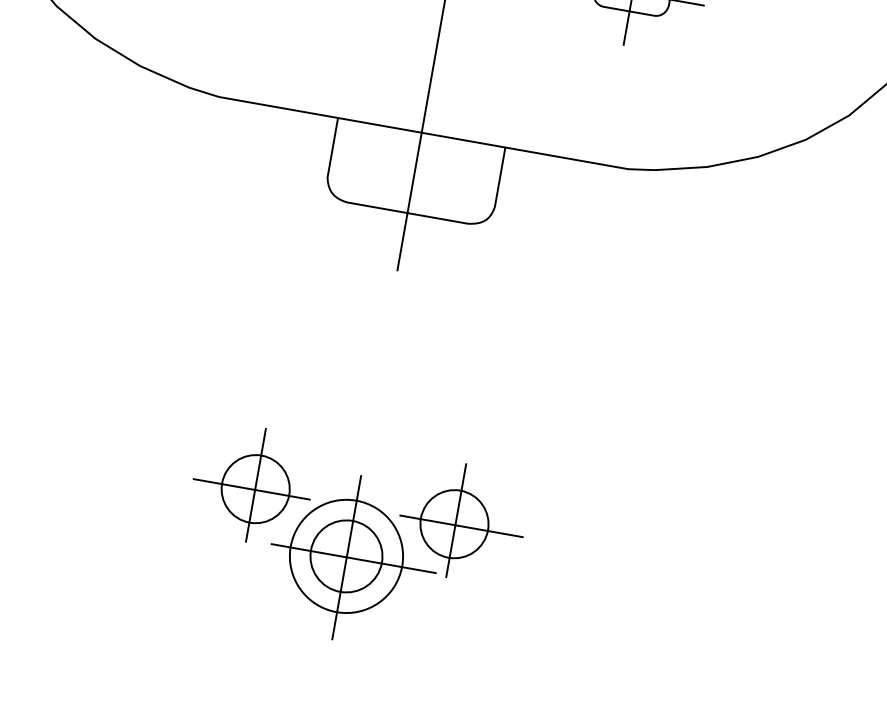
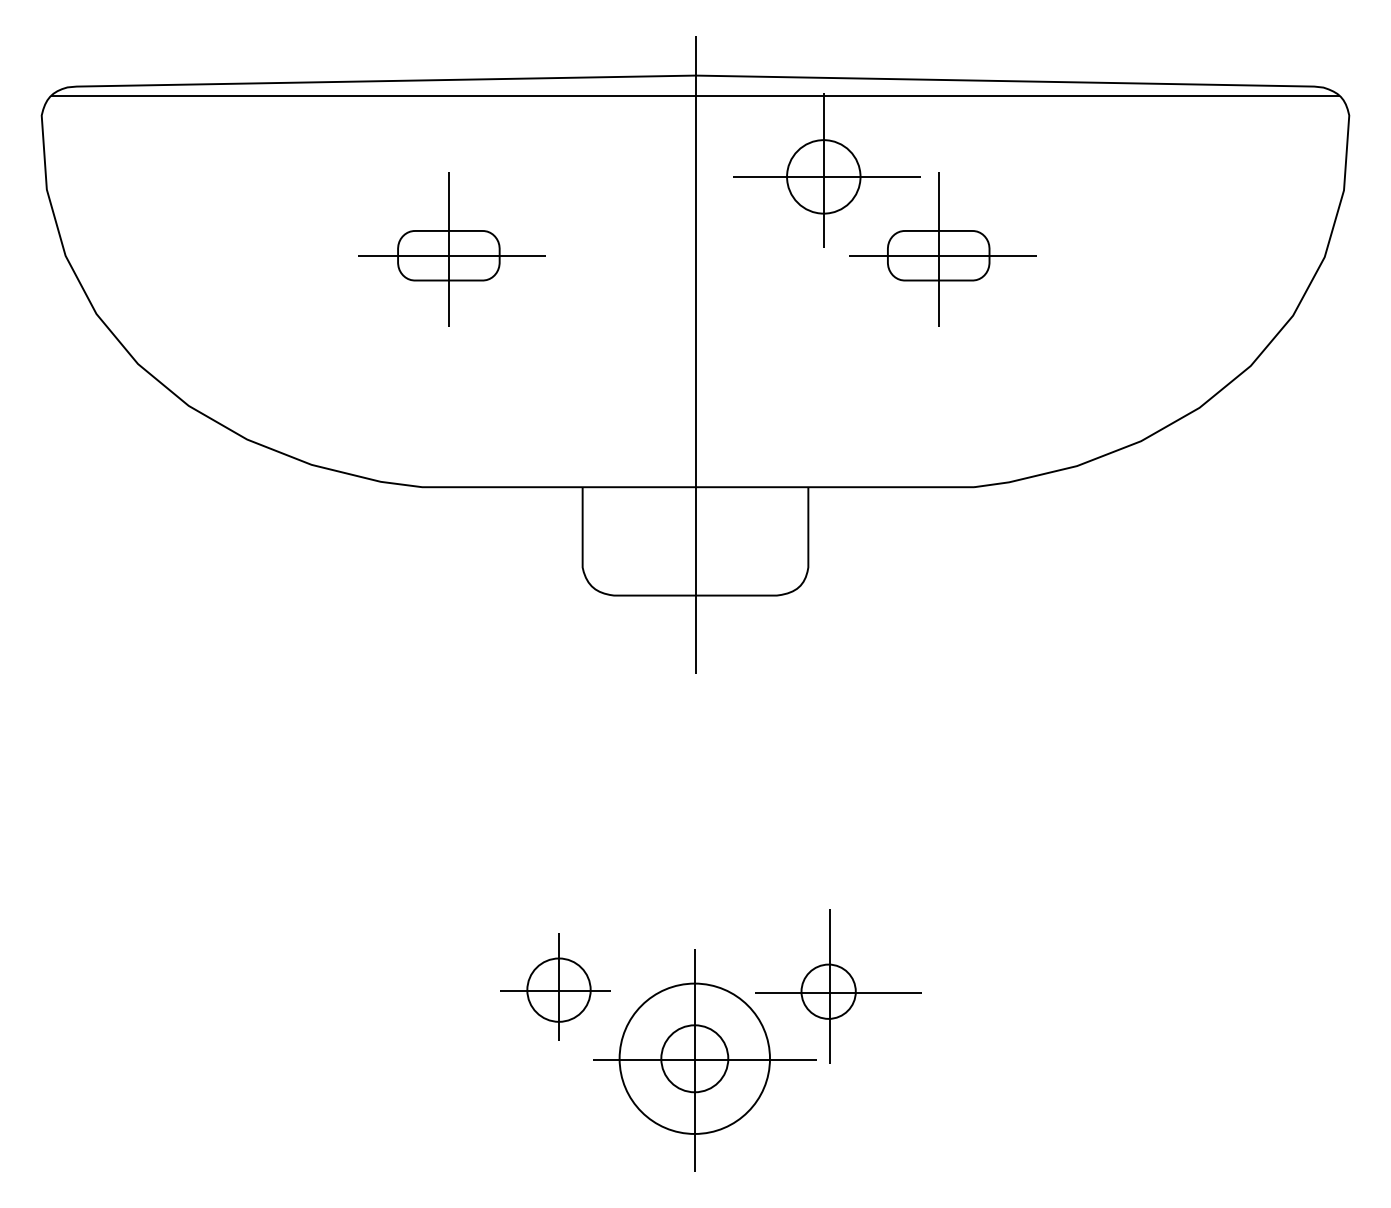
part: (252, 484) -> (555, 986), size x0.7
circle: (454, 524) -> (828, 991), size x0.6
circle: (346, 556) -> (694, 1058), size x0.7

